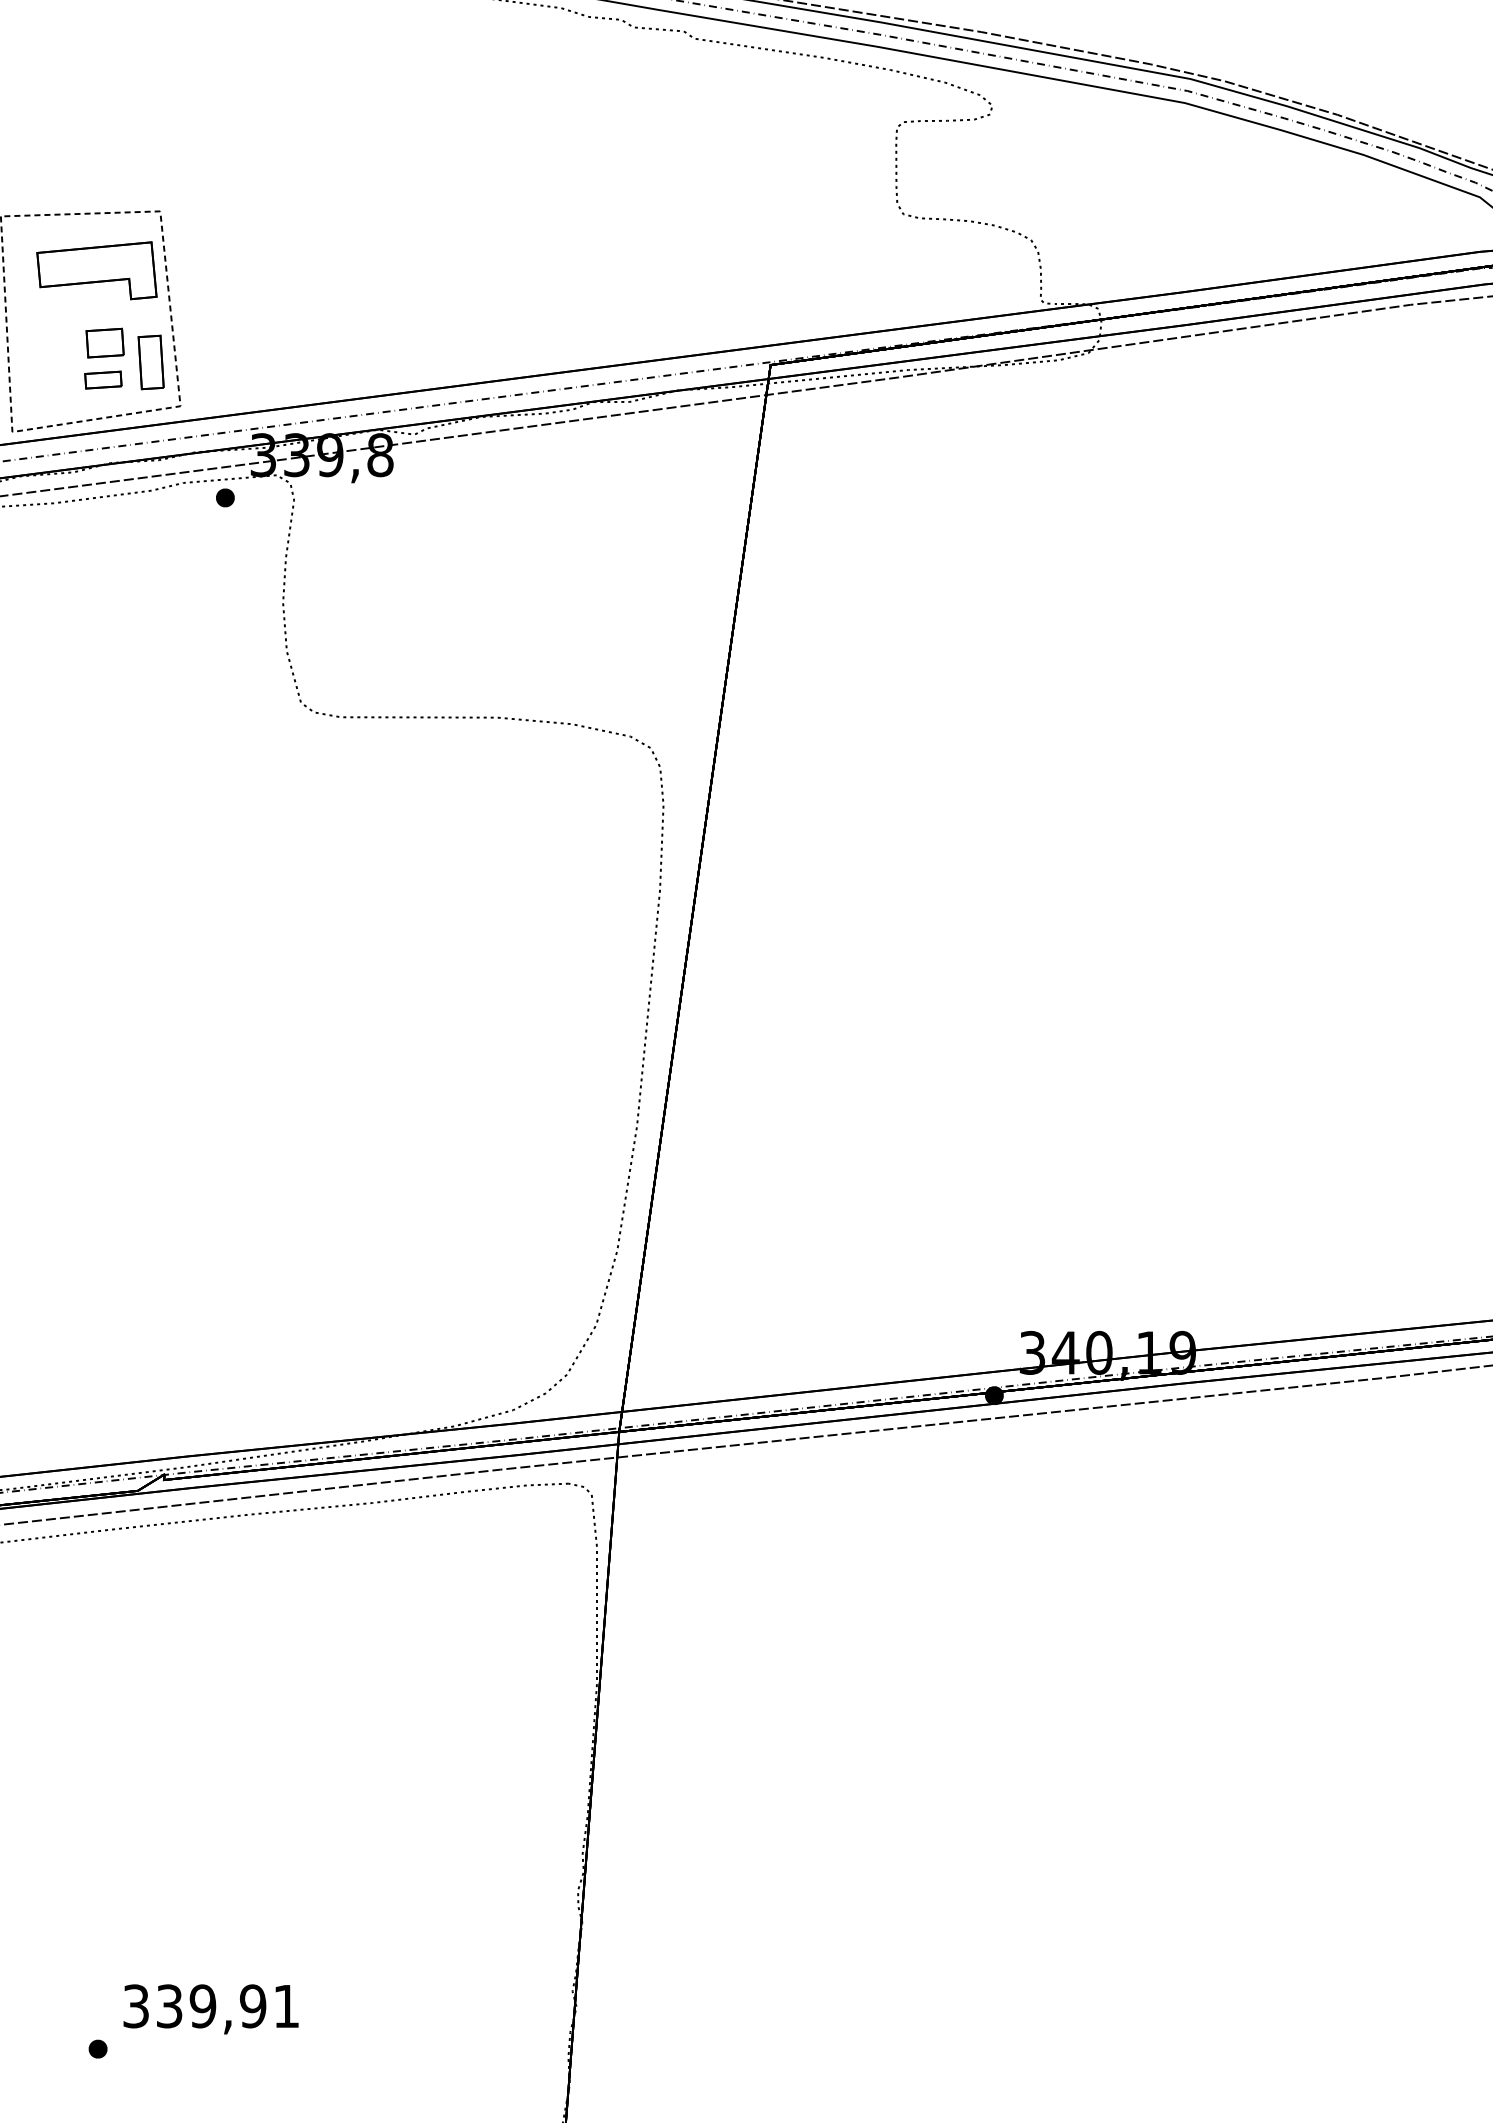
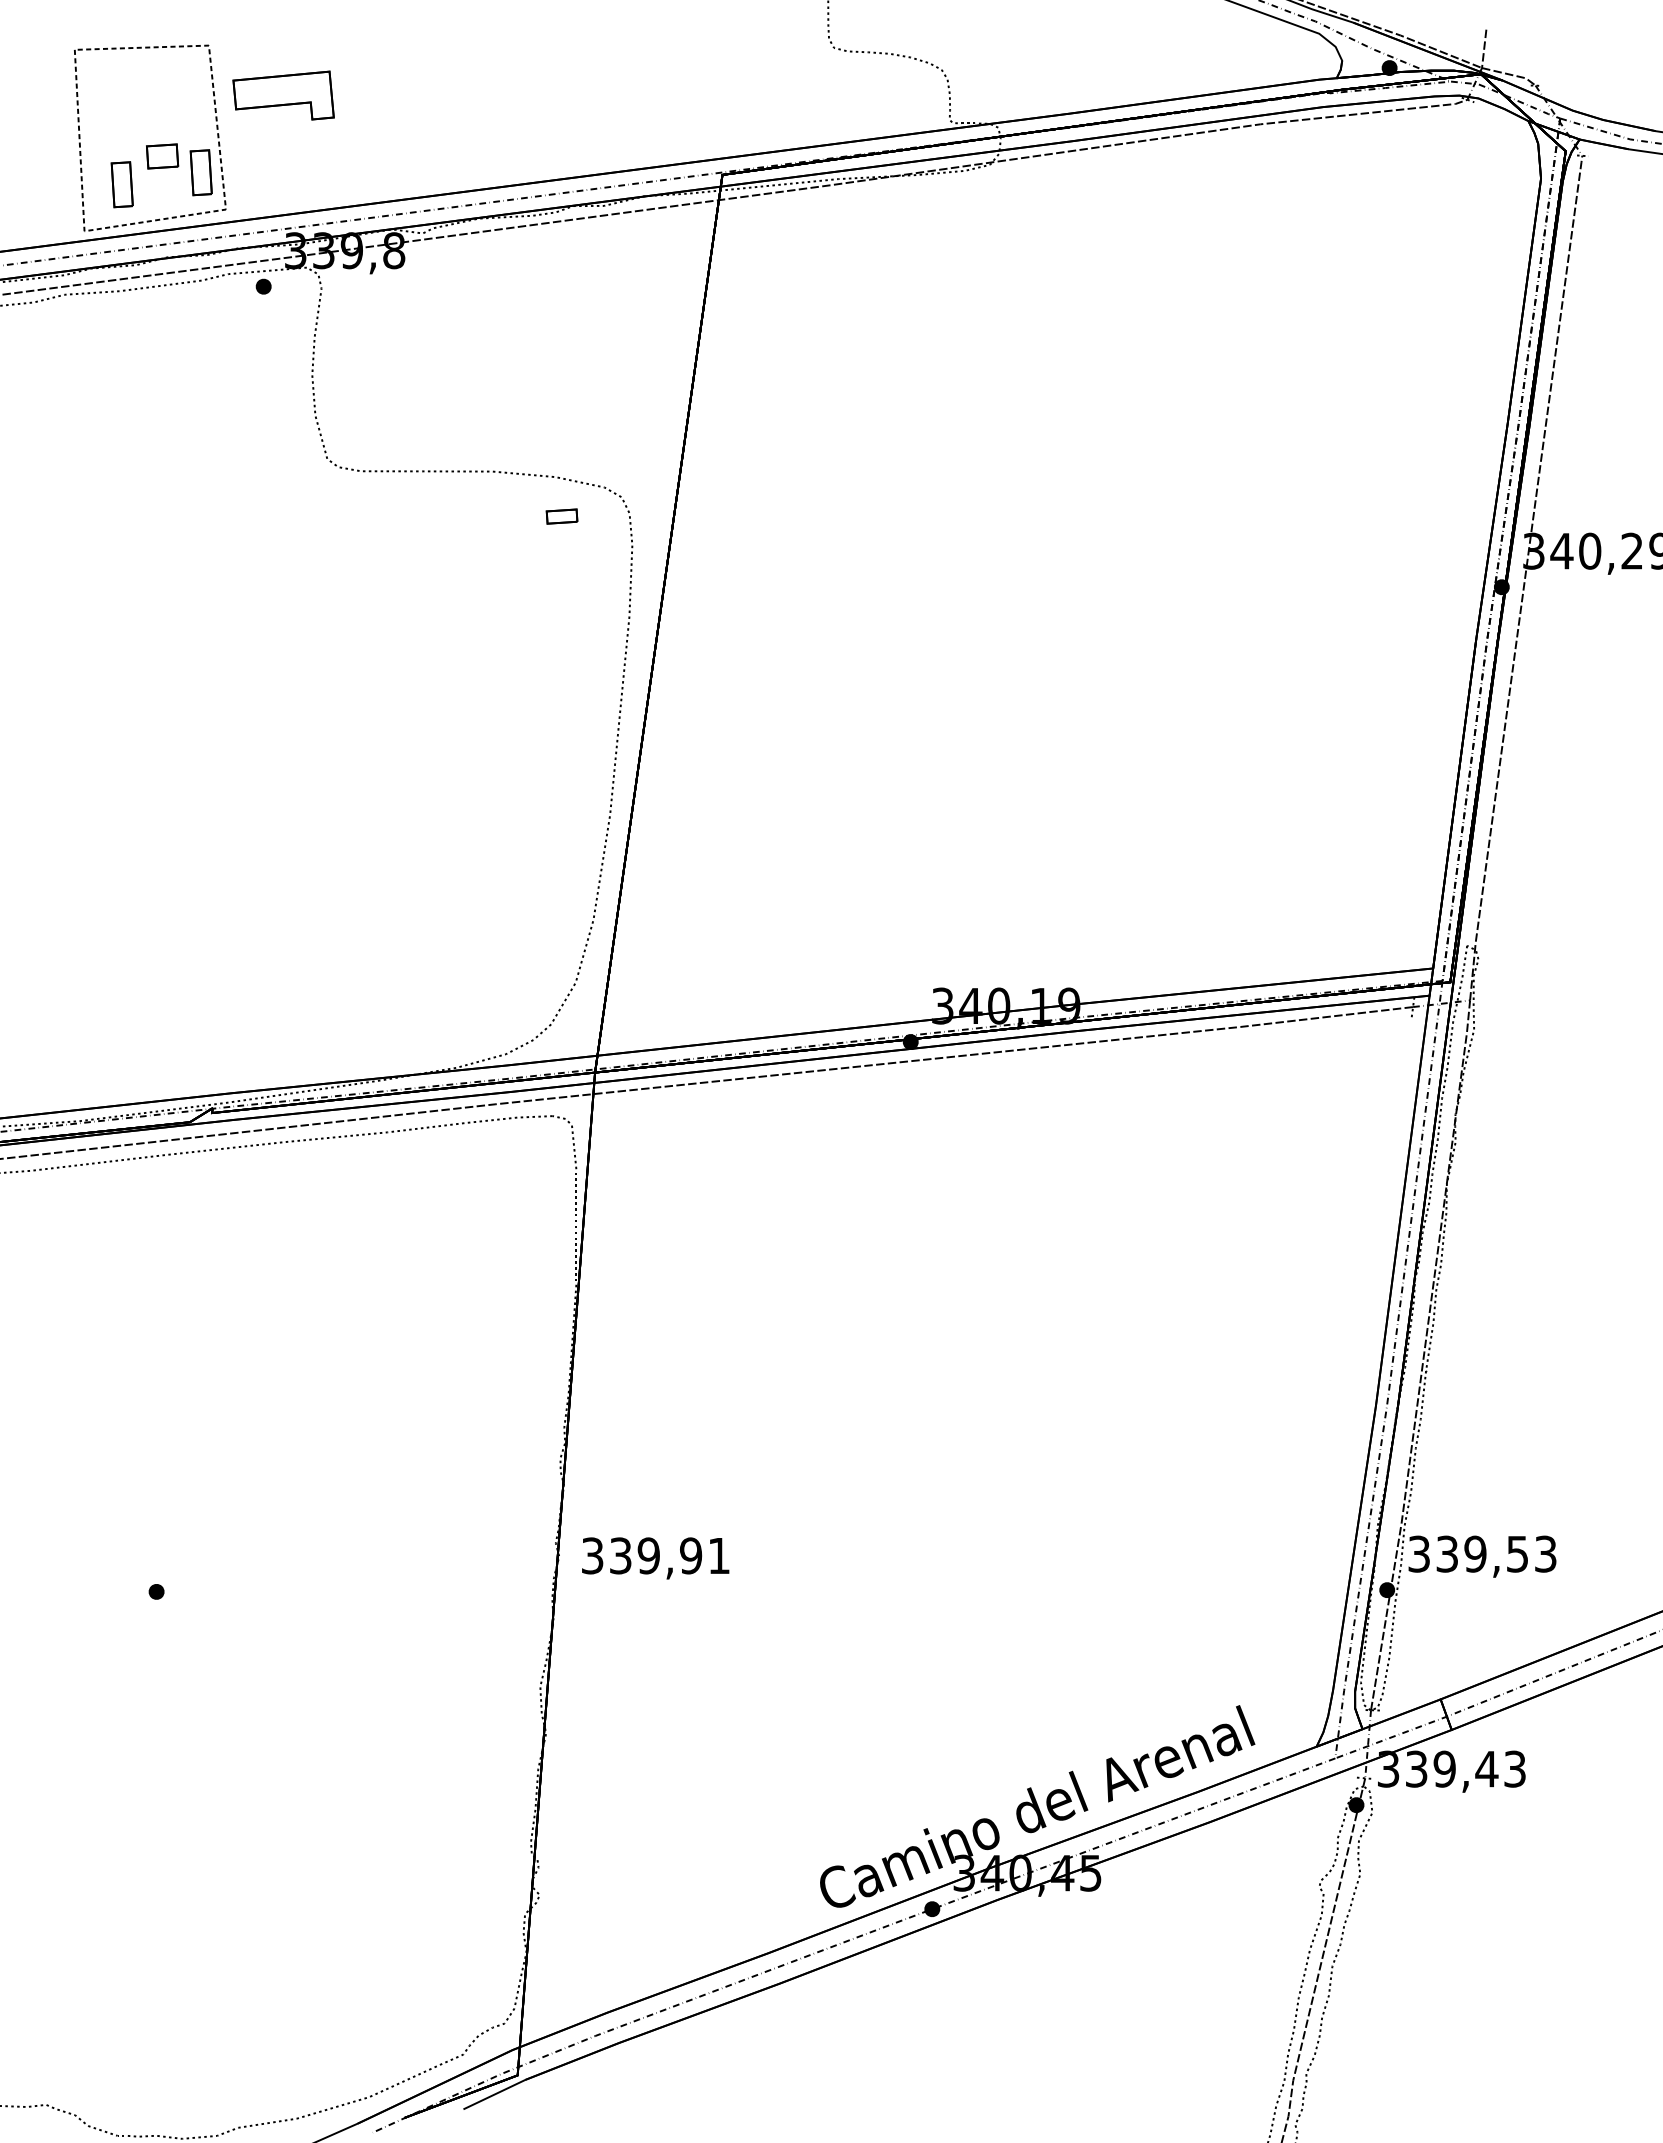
part: (96, 270) -> (283, 95), moved
part: (56, 376) -> (121, 184), added
part: (102, 380) -> (561, 516), moved
text: (210, 2009) -> (655, 1558), moved

